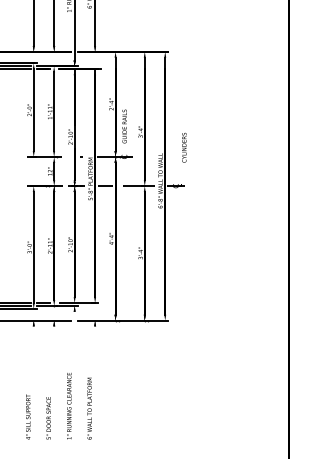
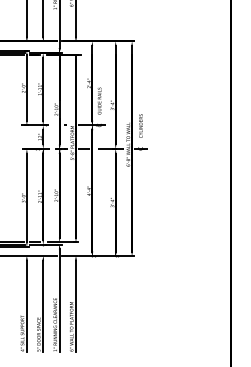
text: (184, 147) -> (141, 125), moved
line: (74, 375) -> (59, 300), added
line: (33, 383) -> (26, 306), added
line: (54, 383) -> (43, 306), added
line: (95, 383) -> (76, 306), added

